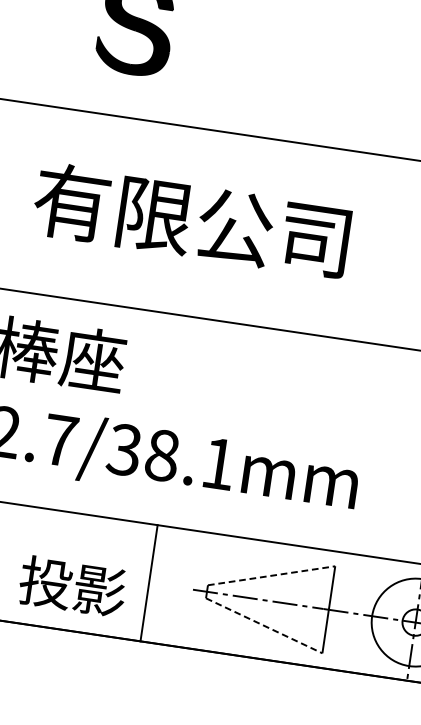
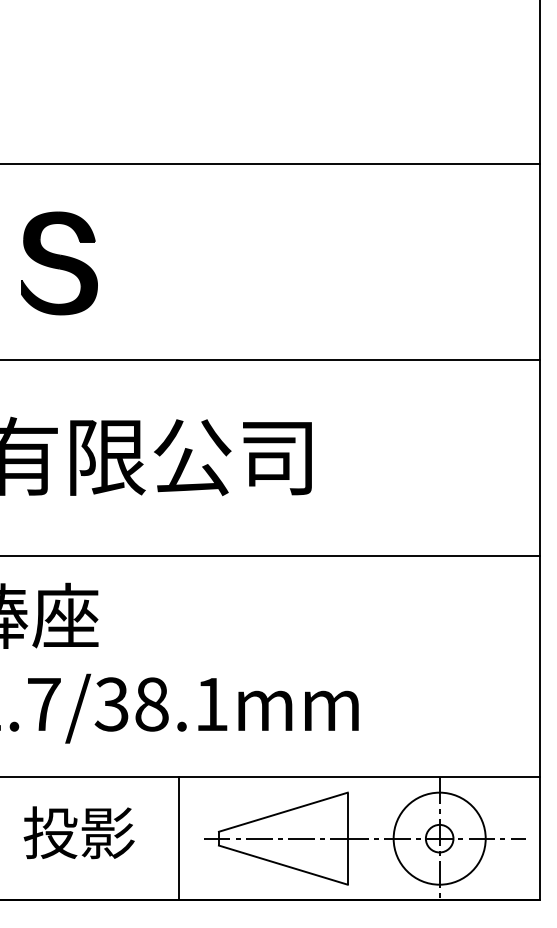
line: (271, 576) -> (283, 812), dashed -> solid
line: (148, 583) -> (178, 838), moved
text: (72, 586) -> (78, 832), moved
line: (264, 626) -> (283, 865), dashed -> solid

